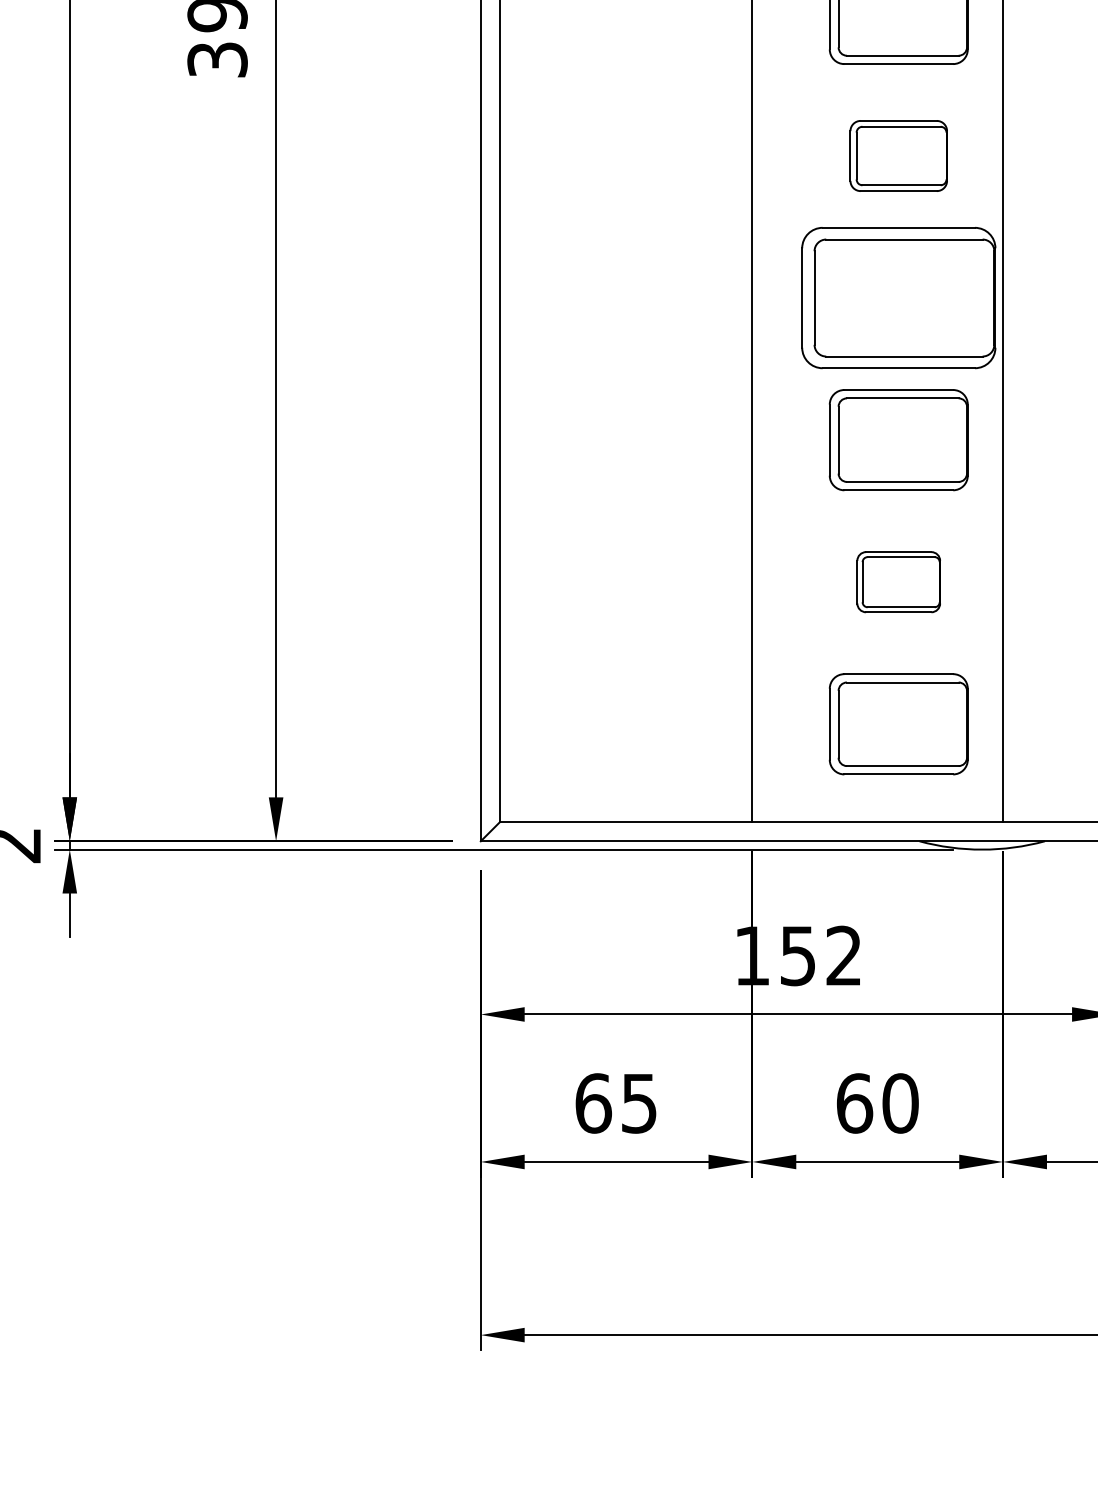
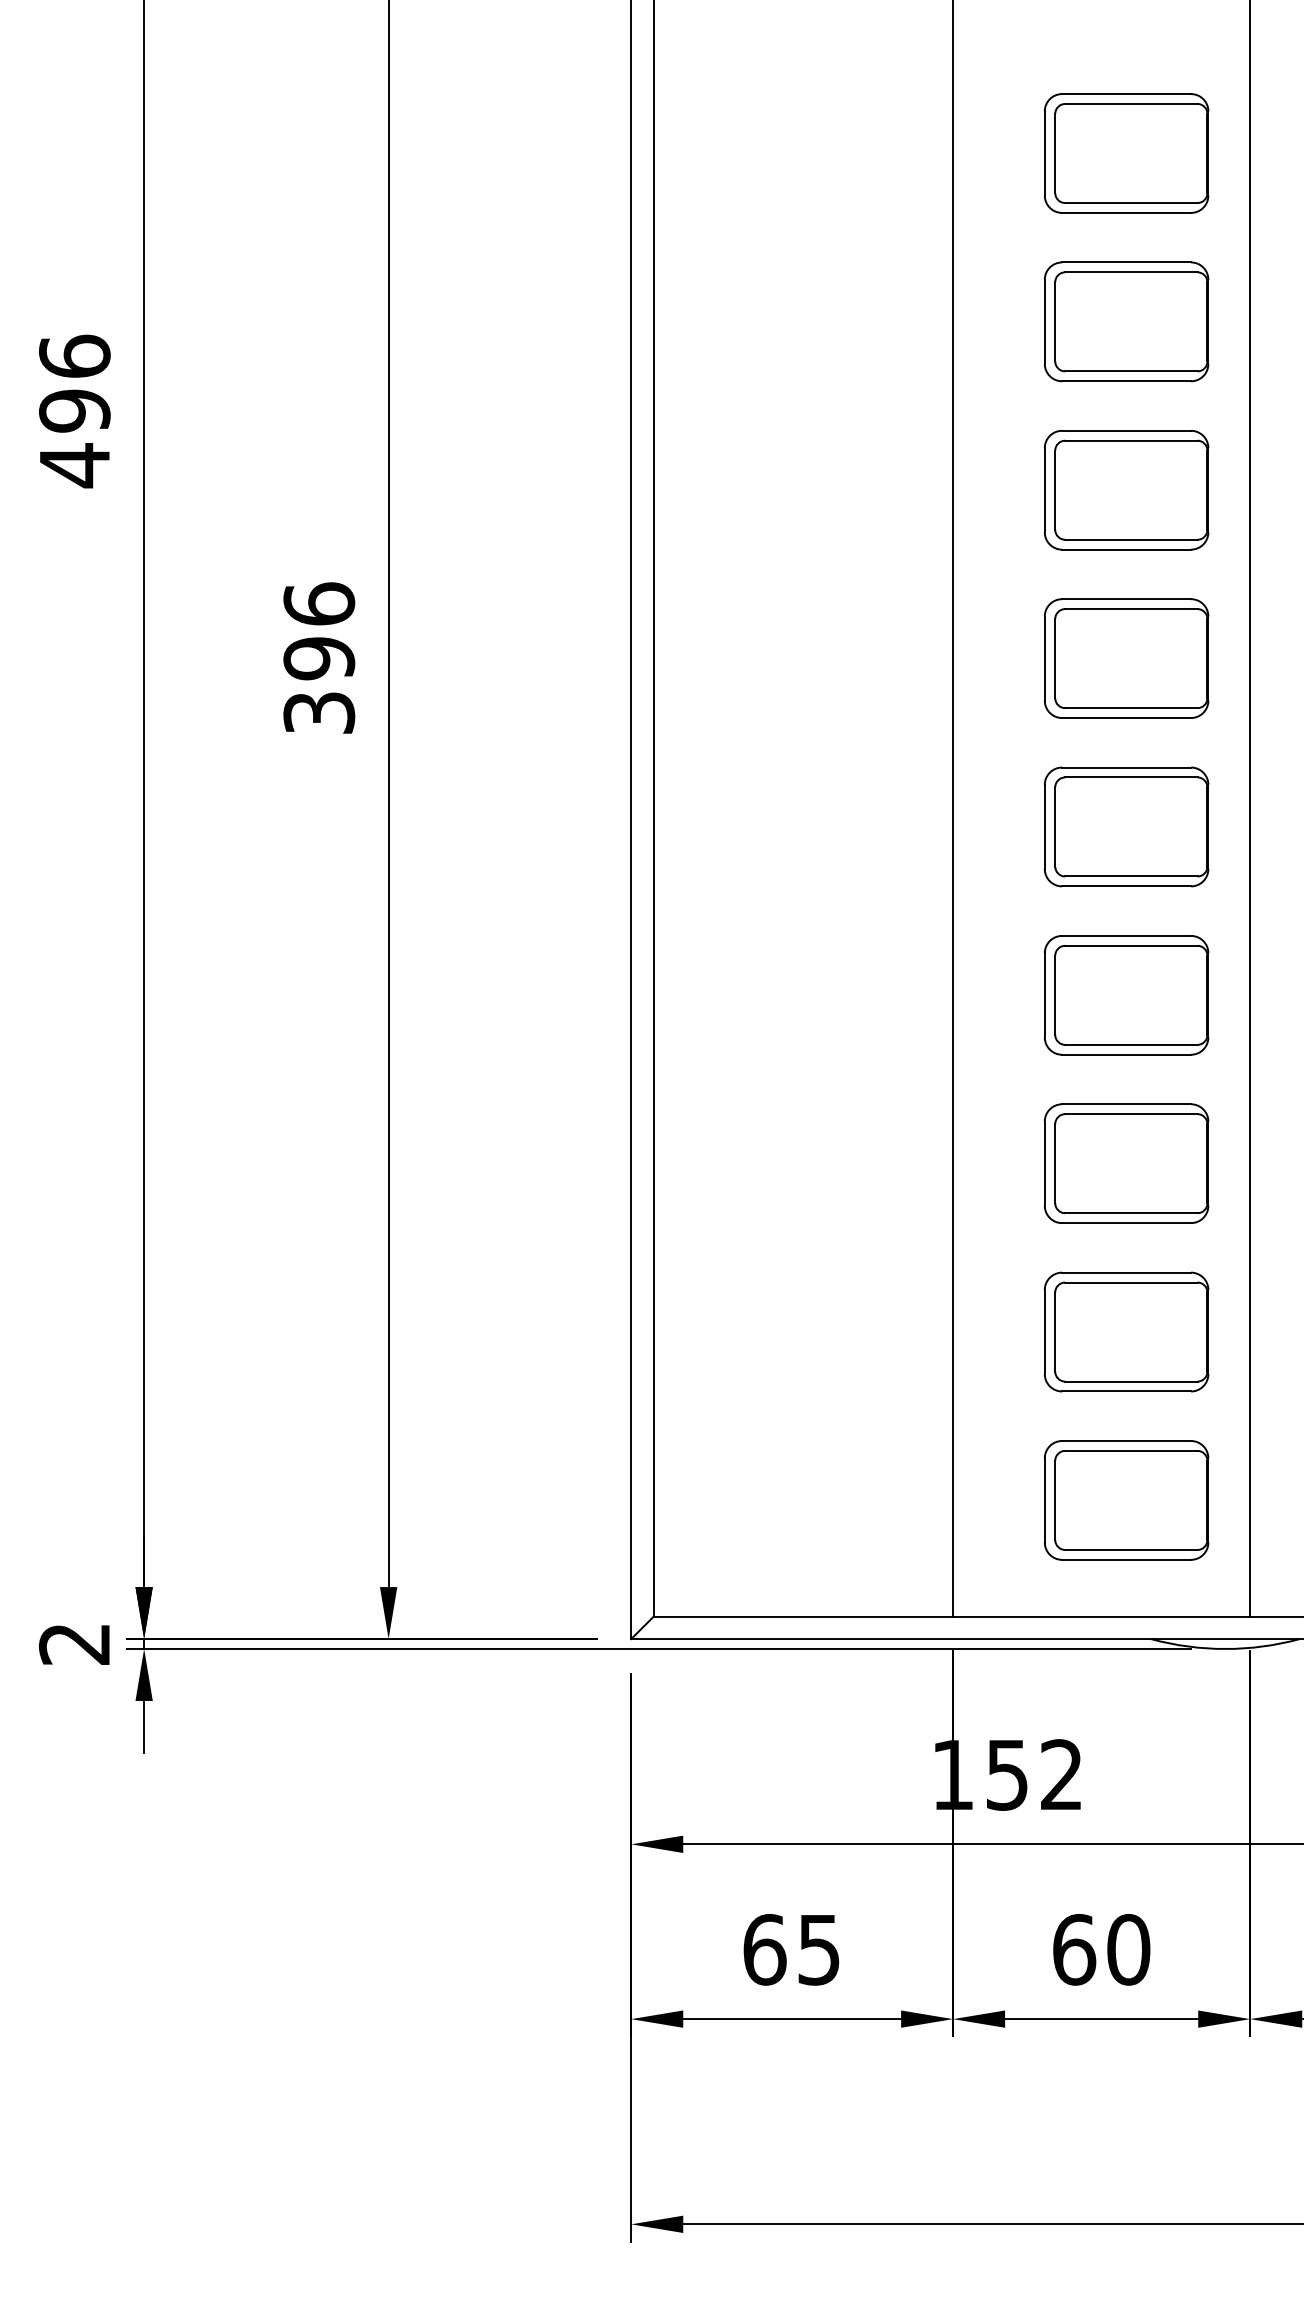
part: (898, 155) -> (1126, 826), size x1.43
part: (898, 298) -> (1126, 995), size x0.71
part: (898, 581) -> (1126, 1331), size x1.67

